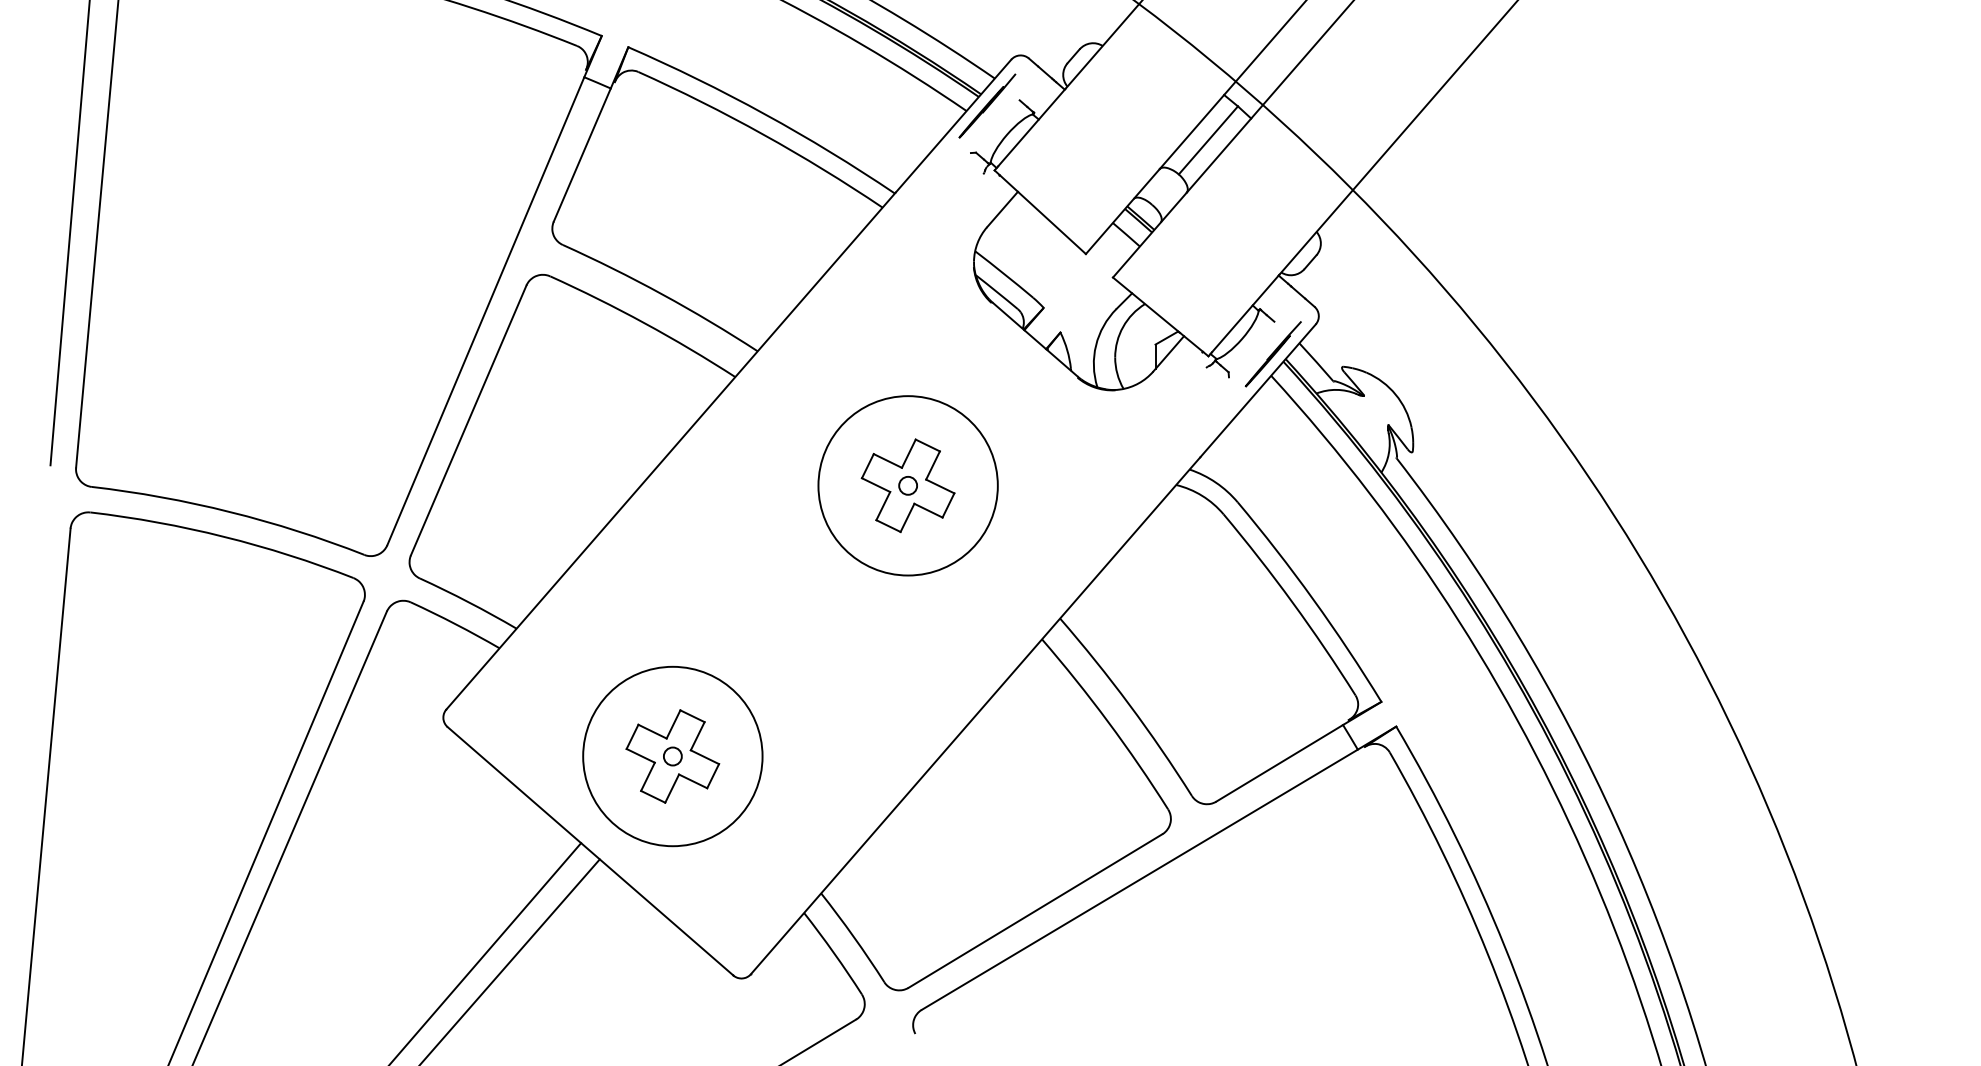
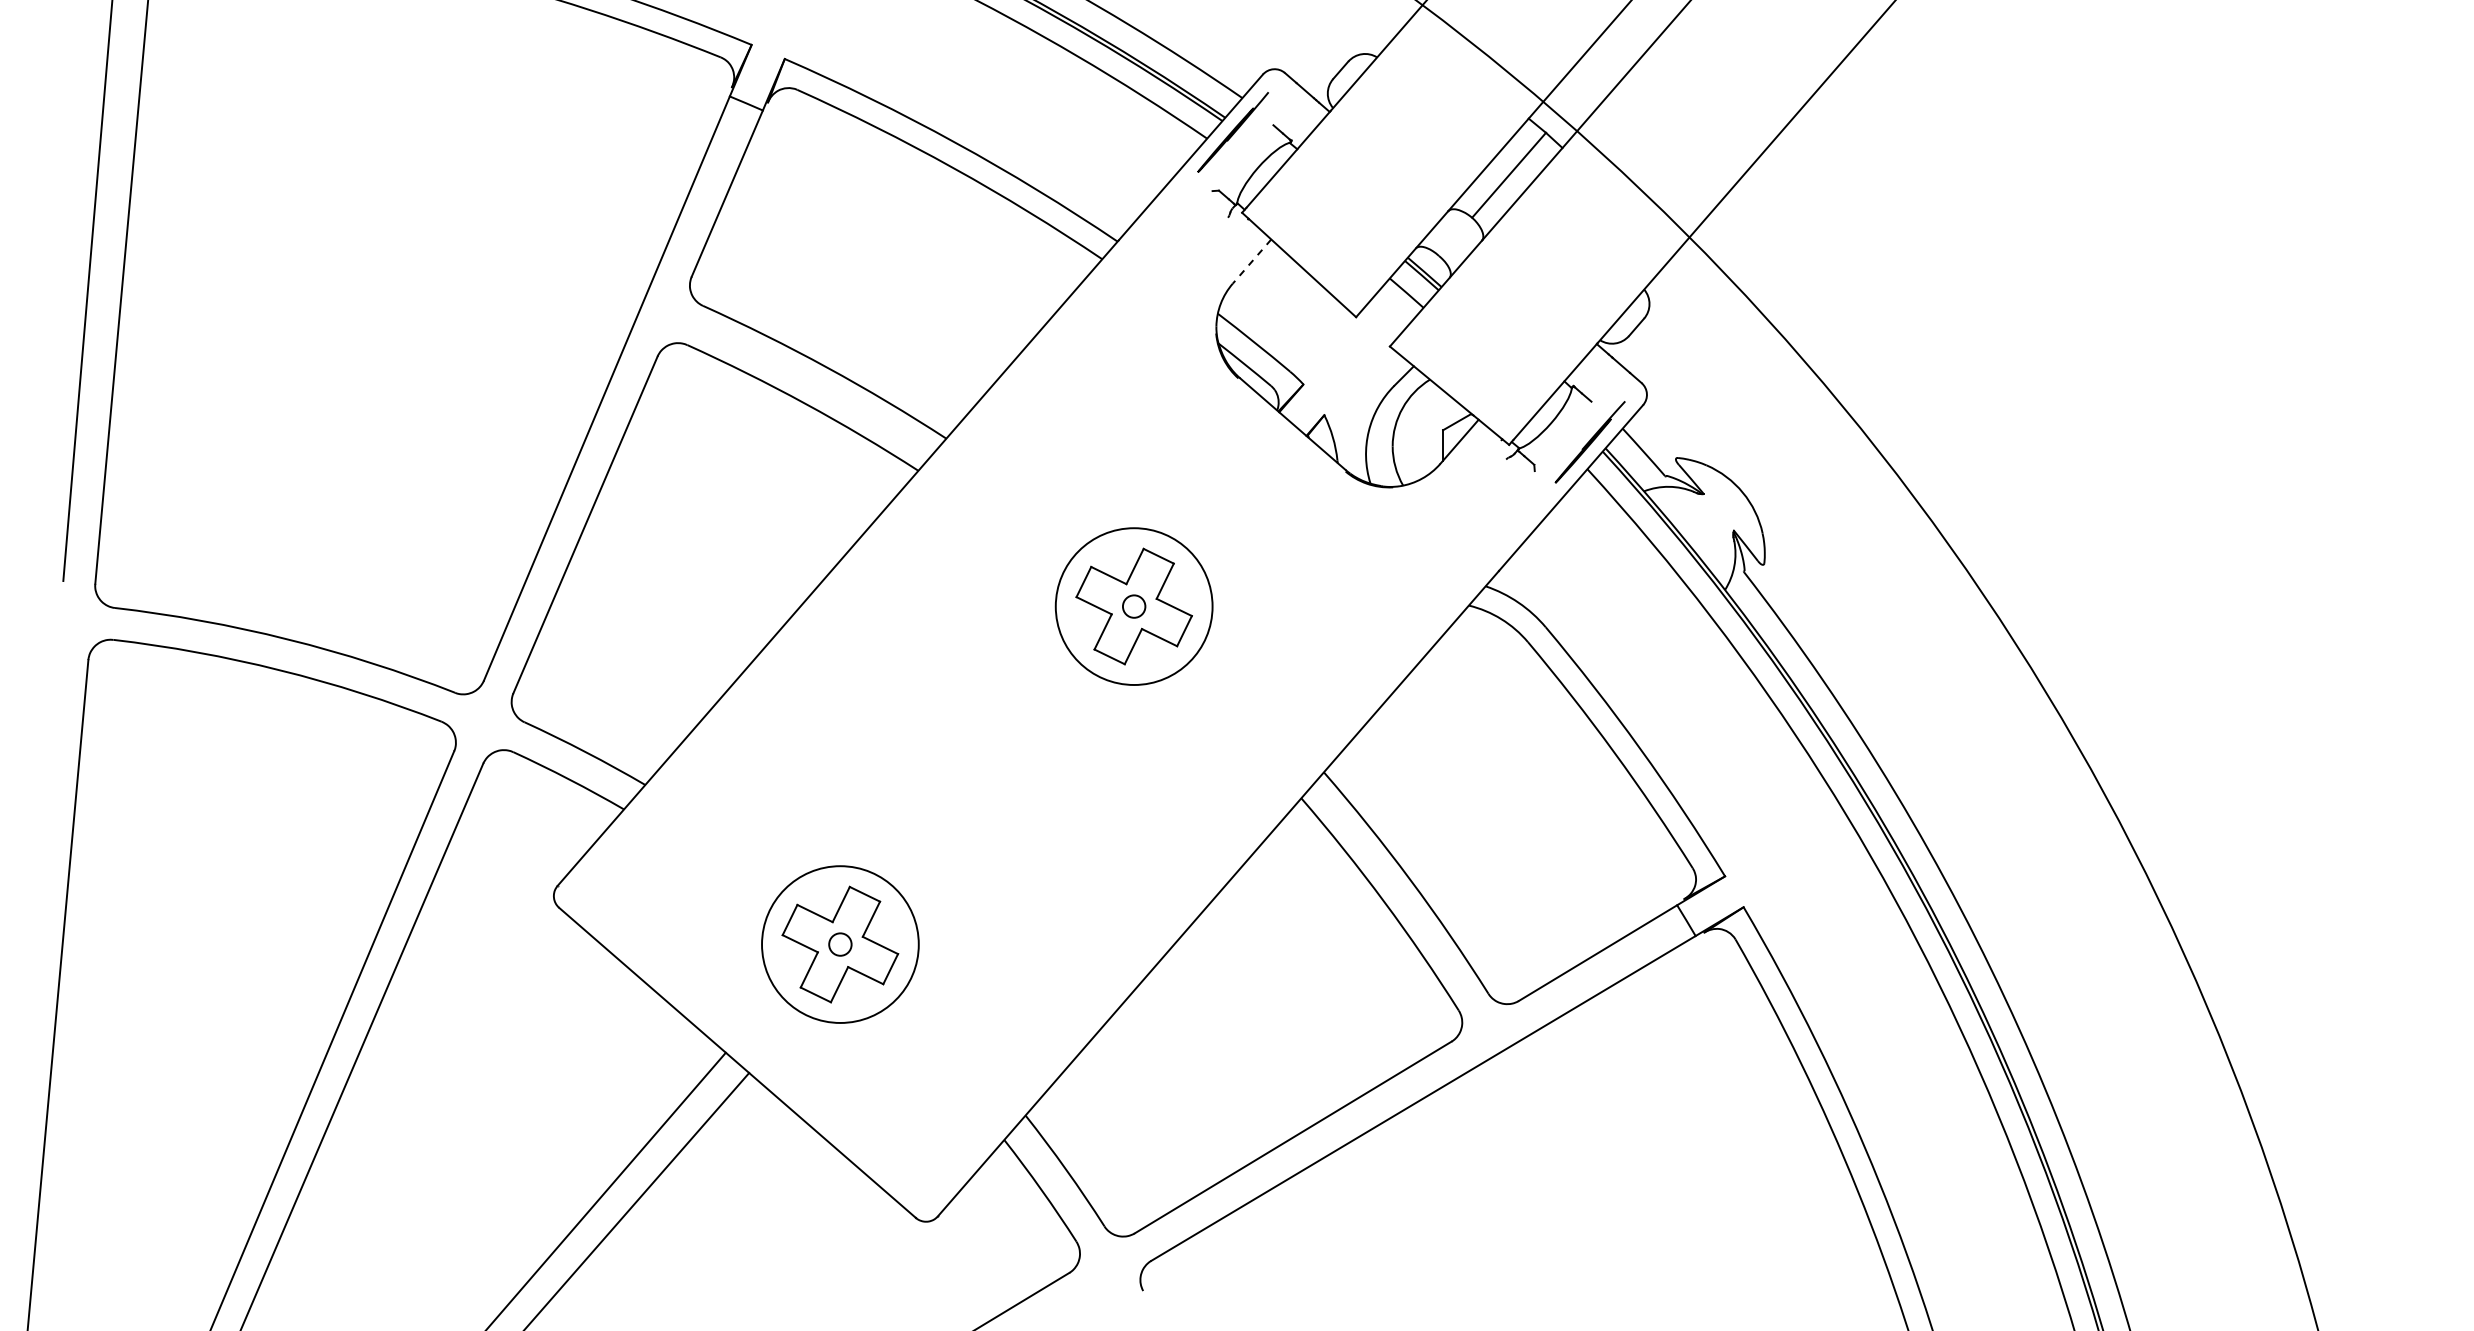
line: (1002, 209) -> (1251, 261), solid -> dashed
circle: (908, 485) -> (1134, 606), size x0.7
circle: (672, 756) -> (840, 944), size x0.7

